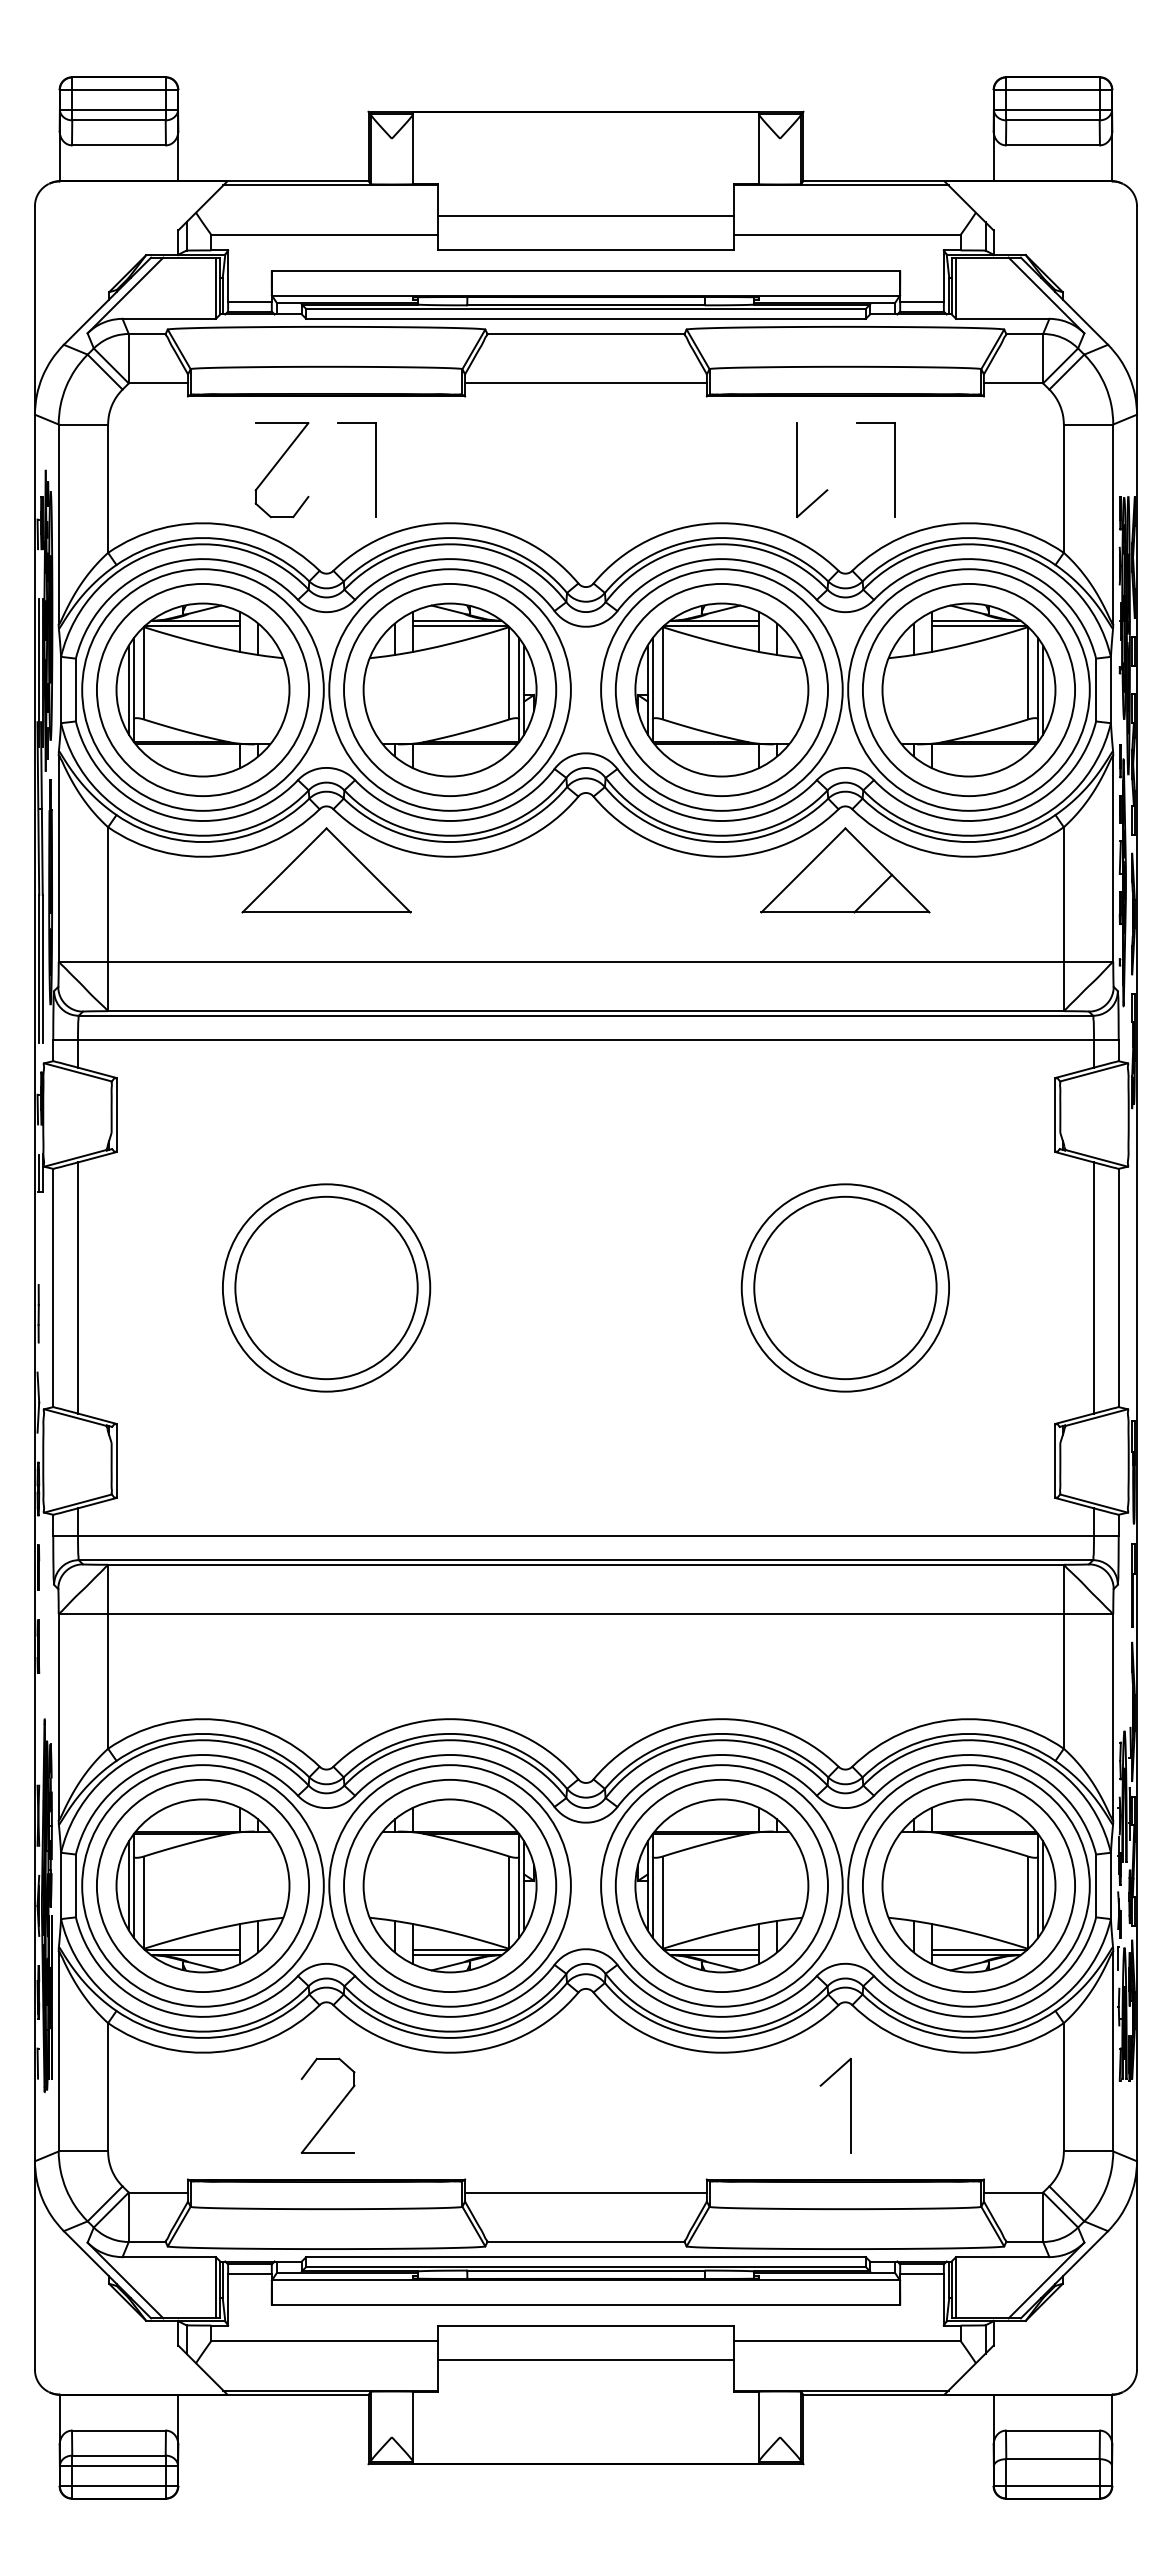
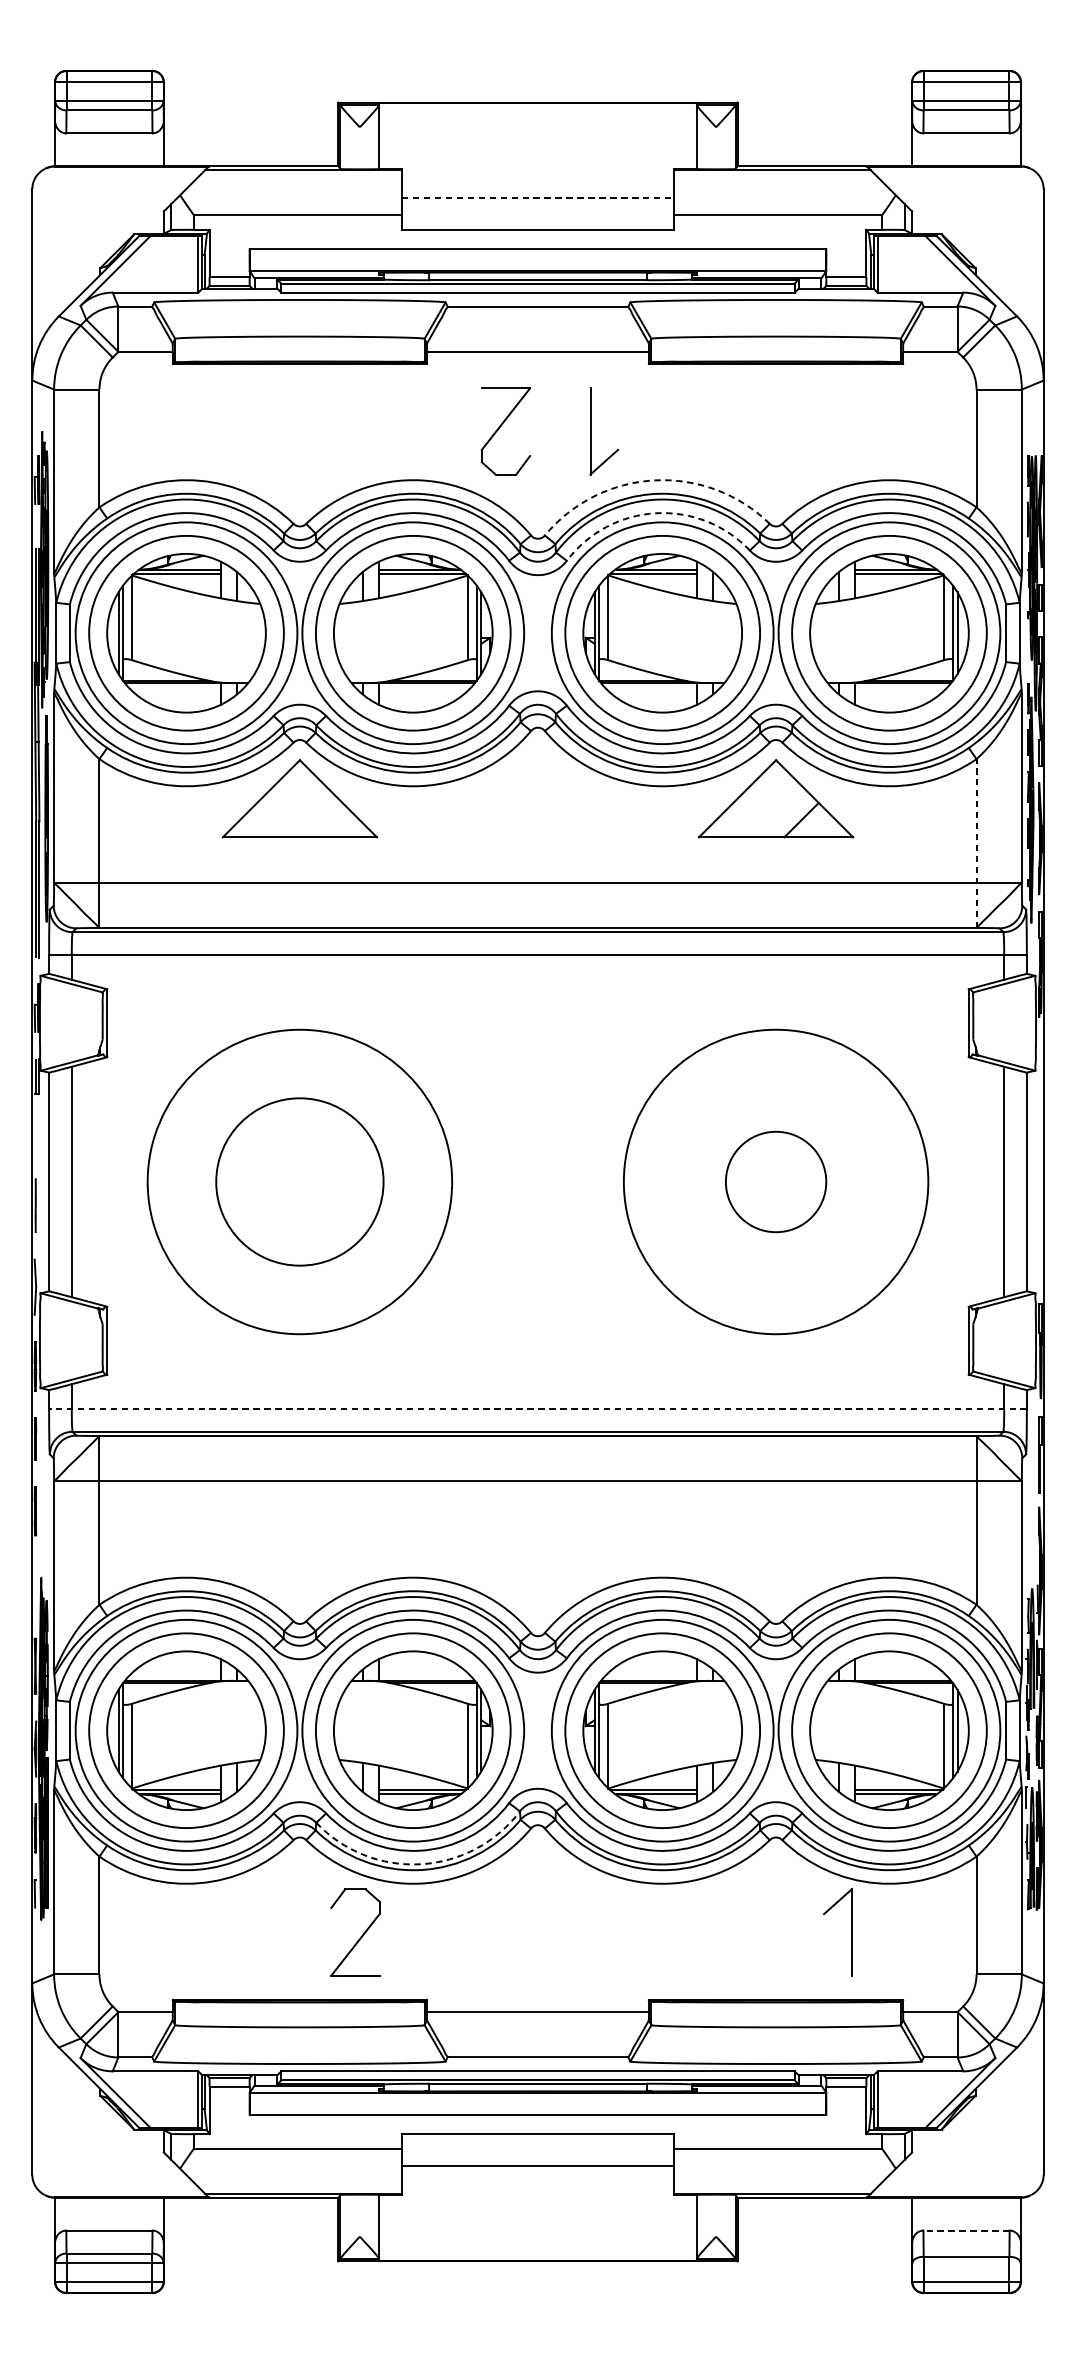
line: (586, 215) -> (538, 197), solid -> dashed
part: (276, 465) -> (500, 427), moved
part: (375, 469) -> (344, 430), removed
part: (894, 469) -> (821, 430), removed
part: (797, 470) -> (590, 431), moved
arc: (713, 523) -> (655, 480), solid -> dashed
arc: (714, 559) -> (655, 513), solid -> dashed
line: (1063, 919) -> (976, 843), solid -> dashed
circle: (326, 1287) -> (299, 1181), size x1.6
circle: (845, 1287) -> (776, 1181), size x0.6
circle: (845, 1287) -> (776, 1181), size x1.6
line: (586, 1535) -> (538, 1409), solid -> dashed
arc: (458, 2031) -> (420, 1864), solid -> dashed
part: (850, 2105) -> (851, 1932), moved
part: (333, 2110) -> (360, 1936), moved
line: (1052, 2430) -> (966, 2230), solid -> dashed

